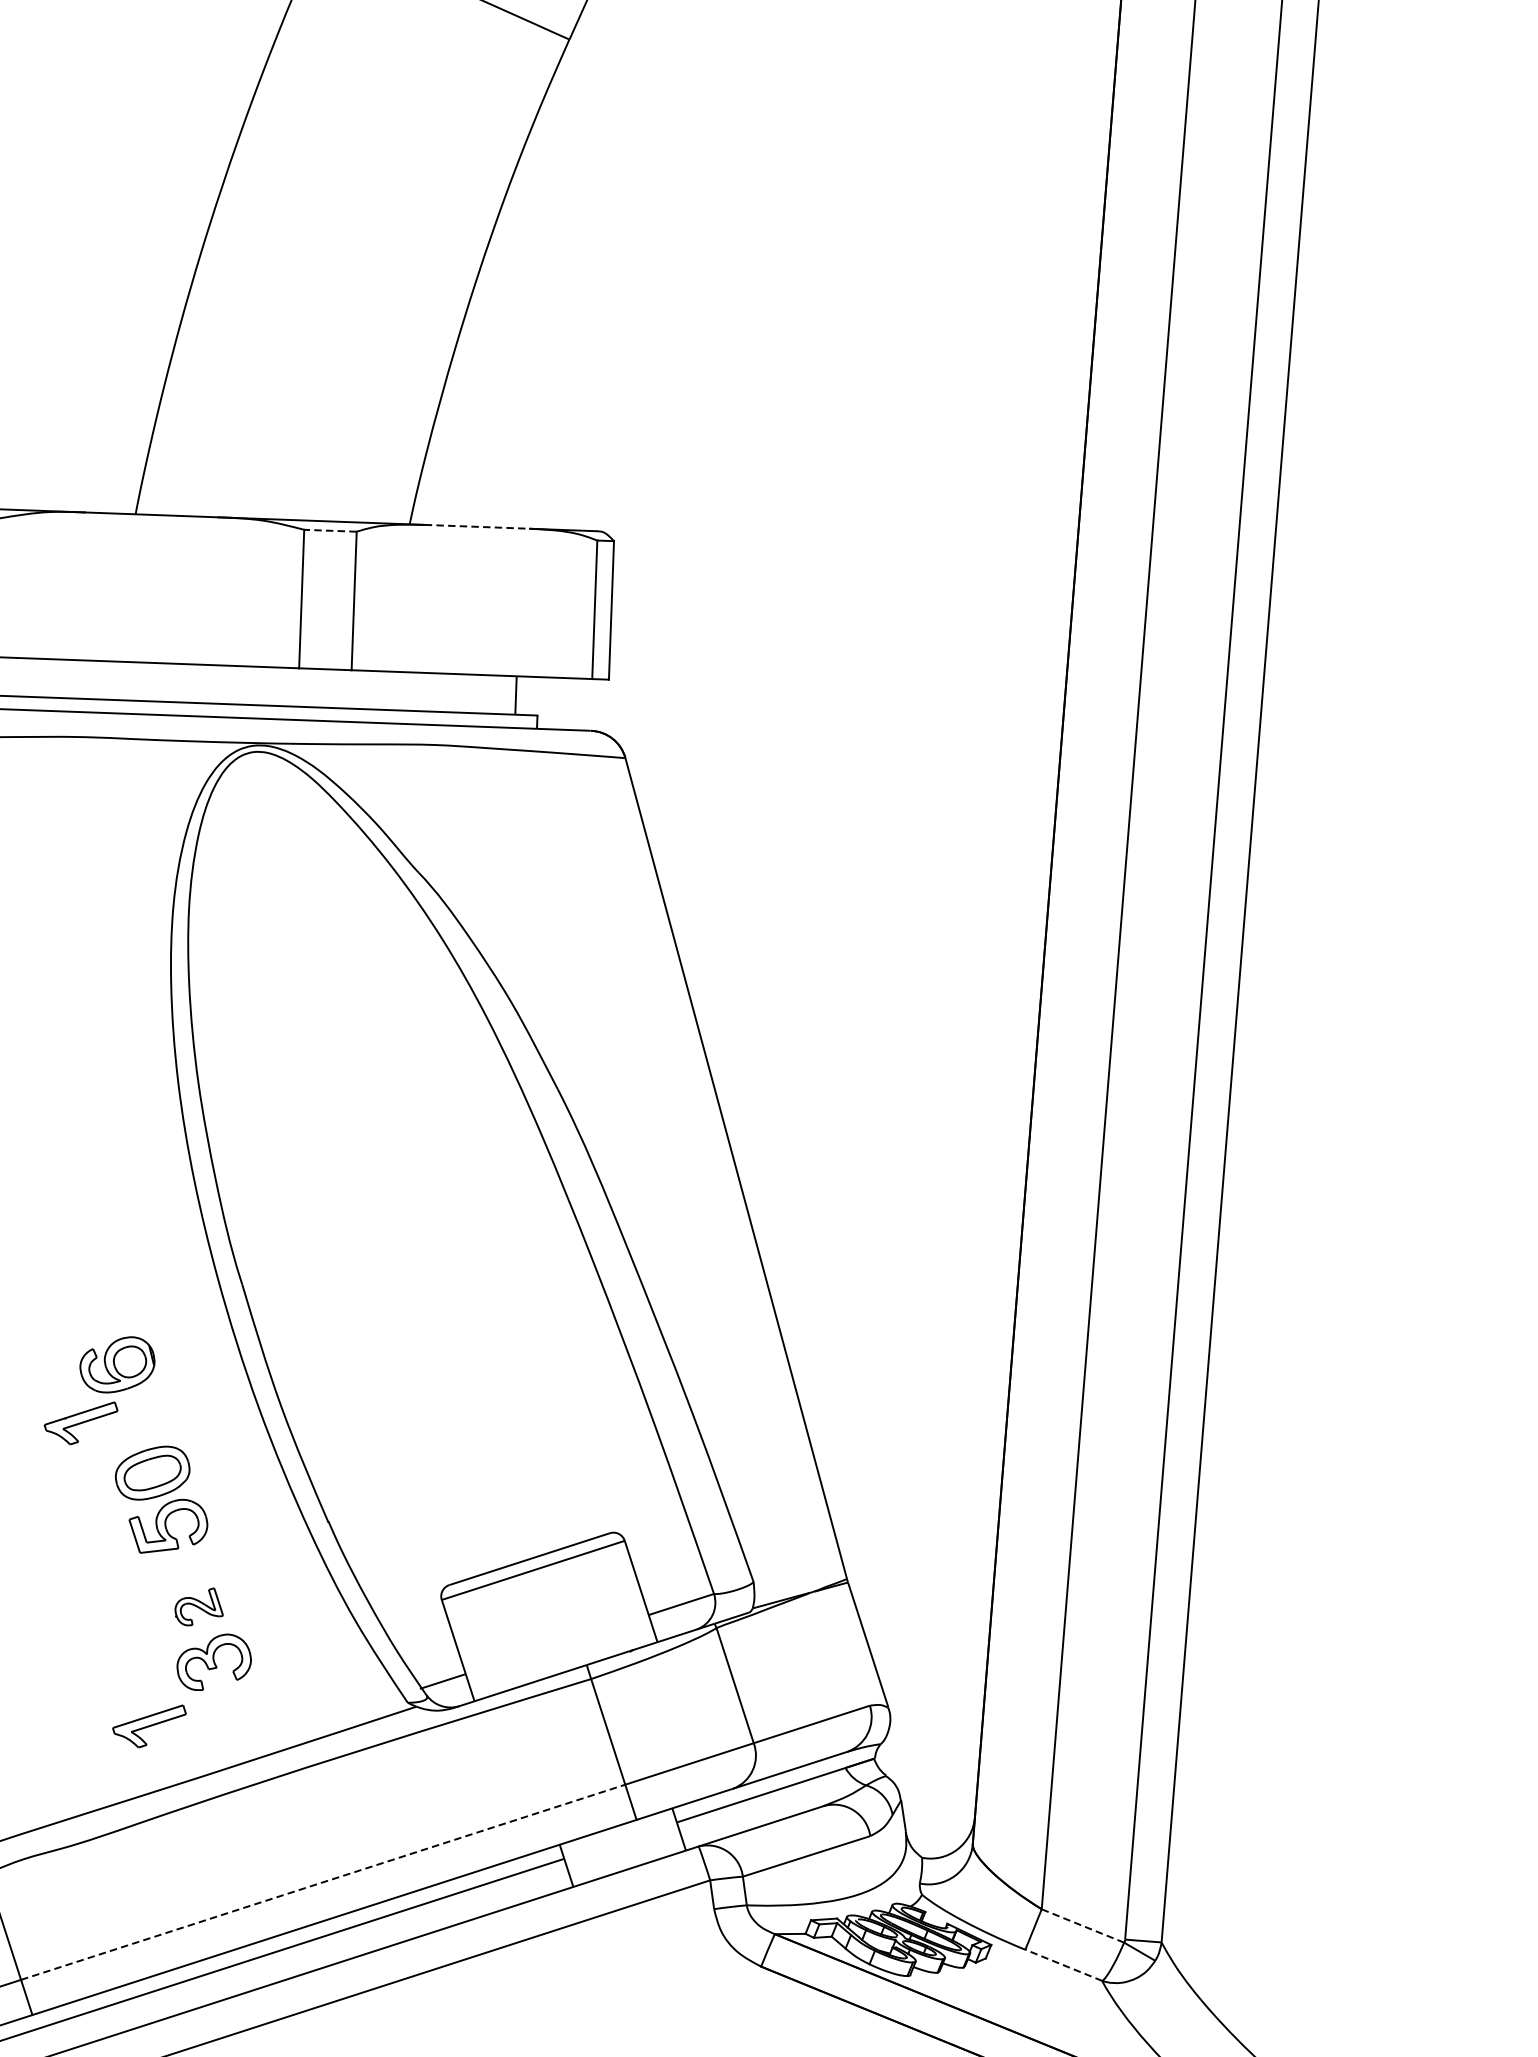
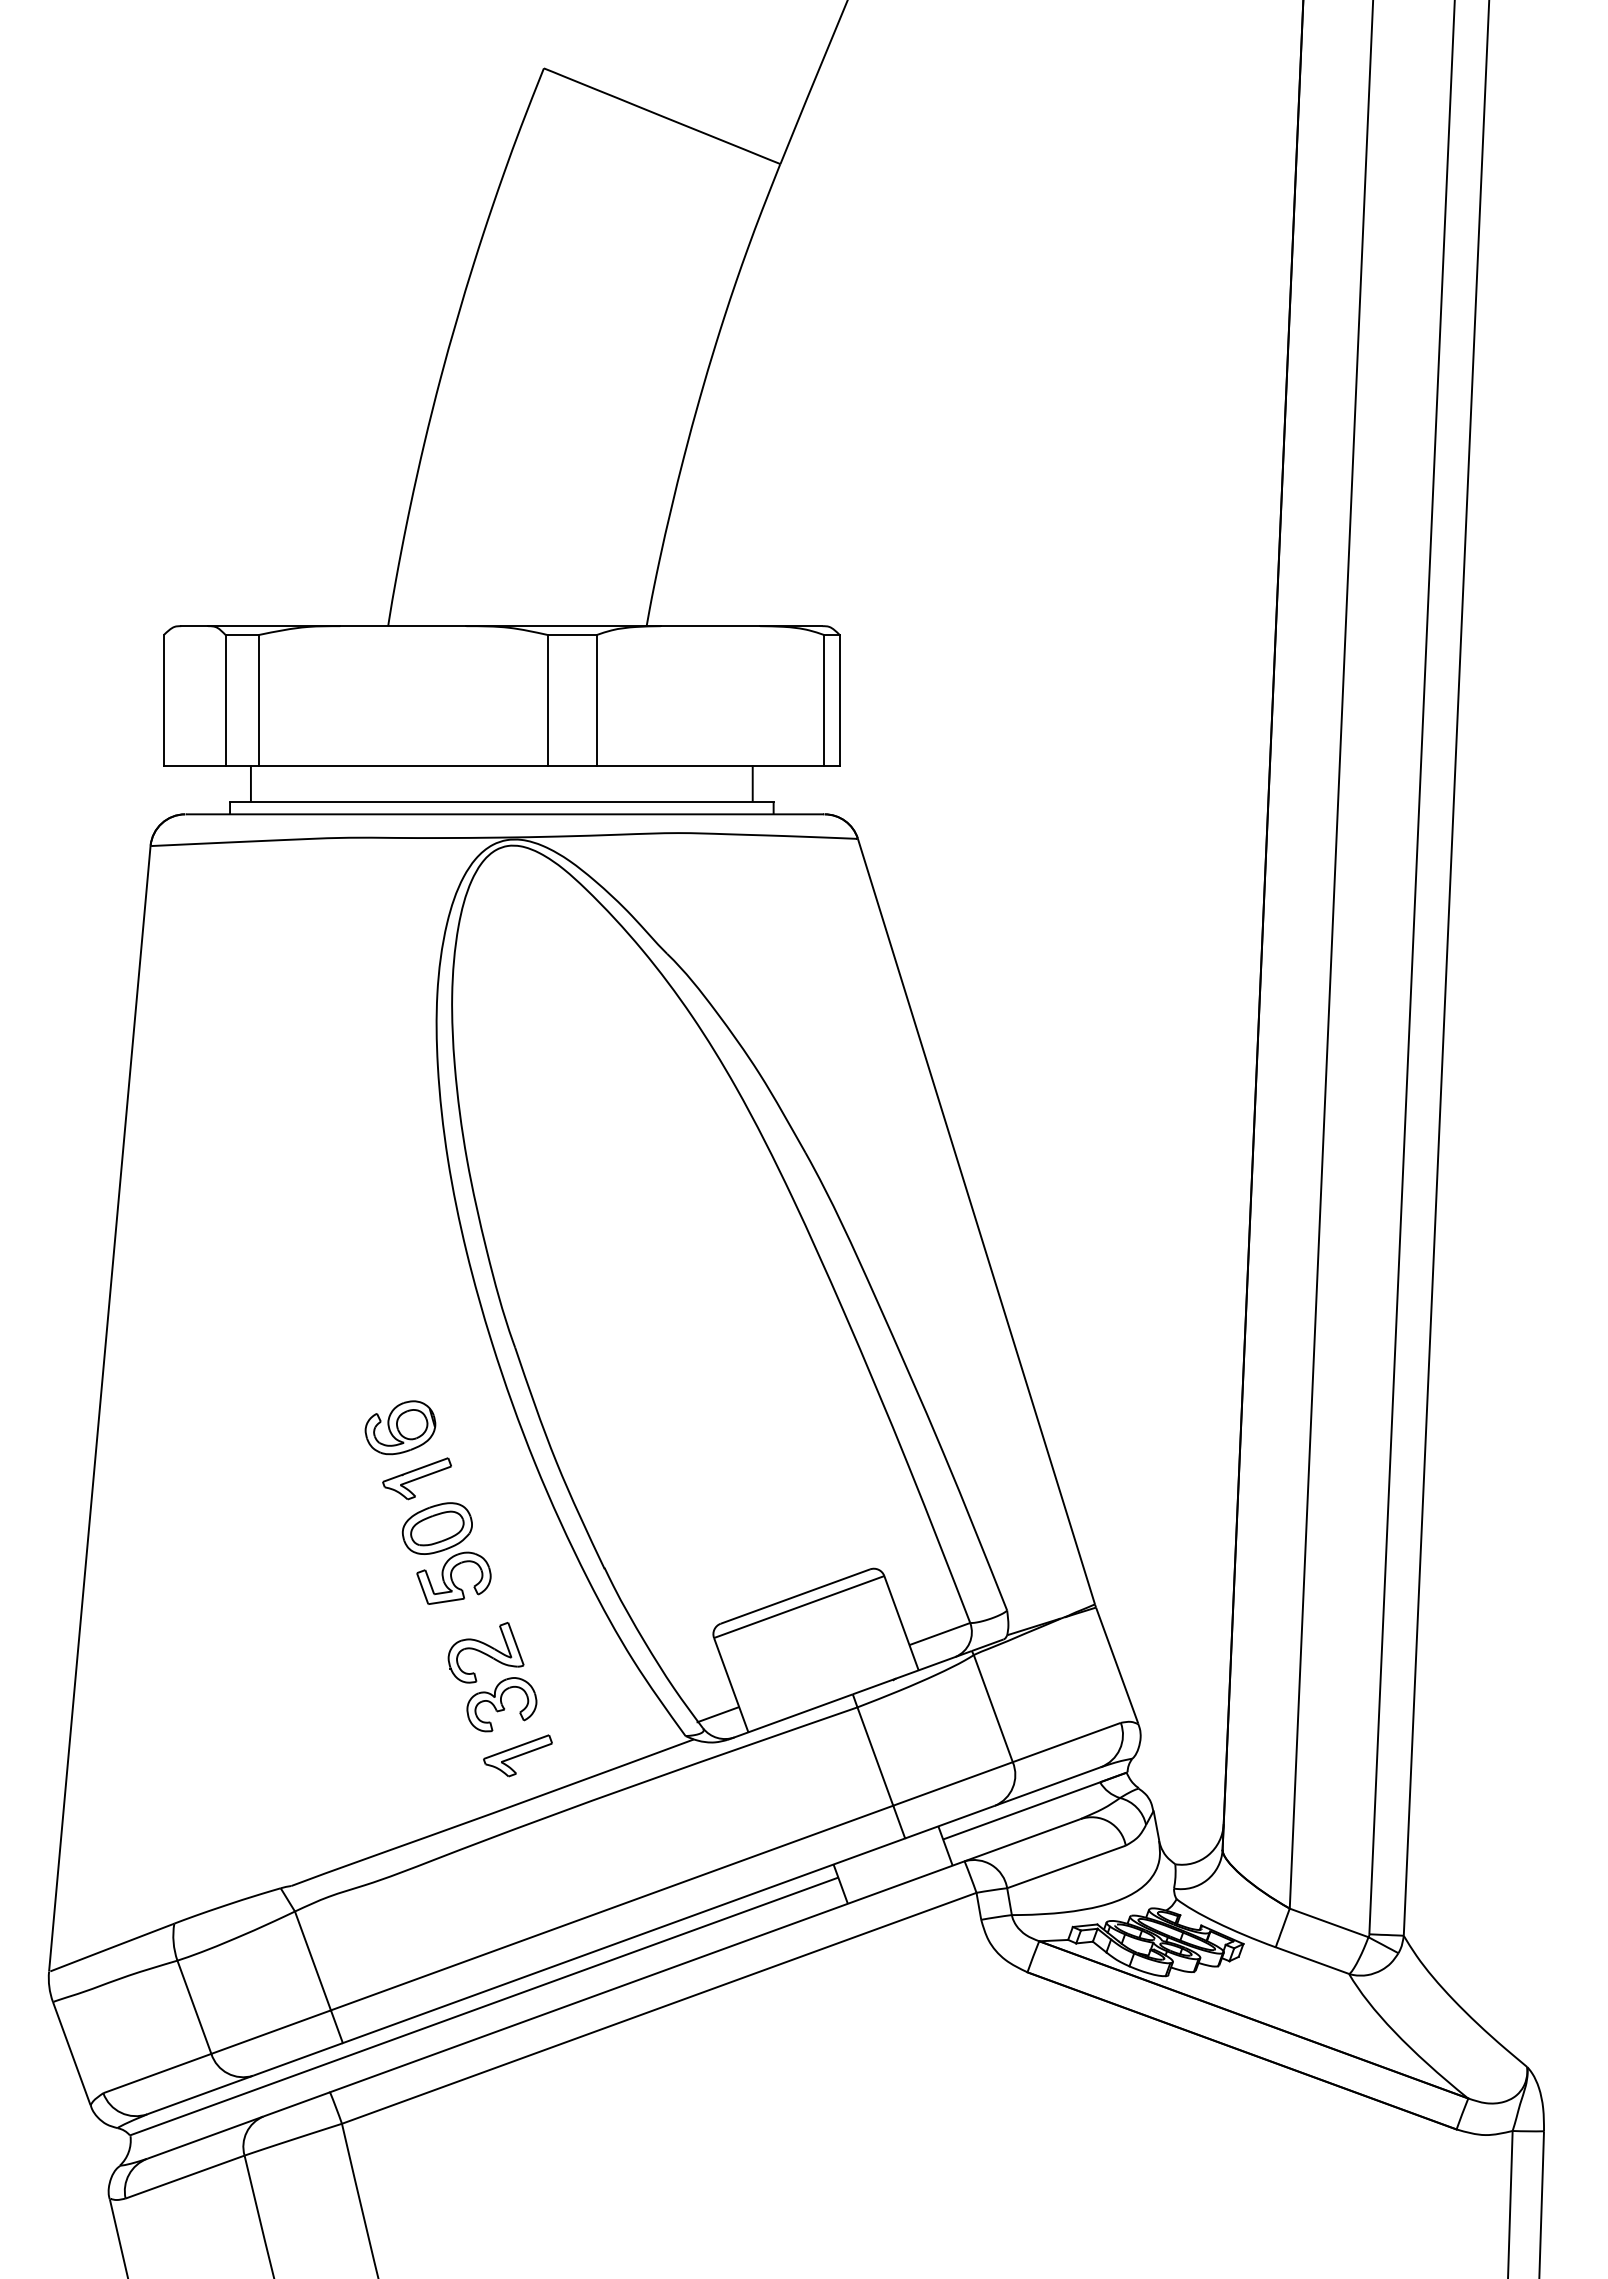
line: (477, 527) -> (710, 626), dashed -> solid
line: (330, 530) -> (572, 634), dashed -> solid
part: (80, 1422) -> (416, 1478), moved
part: (198, 1606) -> (485, 1652), size x1.67
part: (148, 1725) -> (517, 1755), moved
line: (323, 1881) -> (612, 1907), dashed -> solid
line: (1083, 1925) -> (1329, 1922), dashed -> solid
line: (1063, 1965) -> (1312, 1960), dashed -> solid

